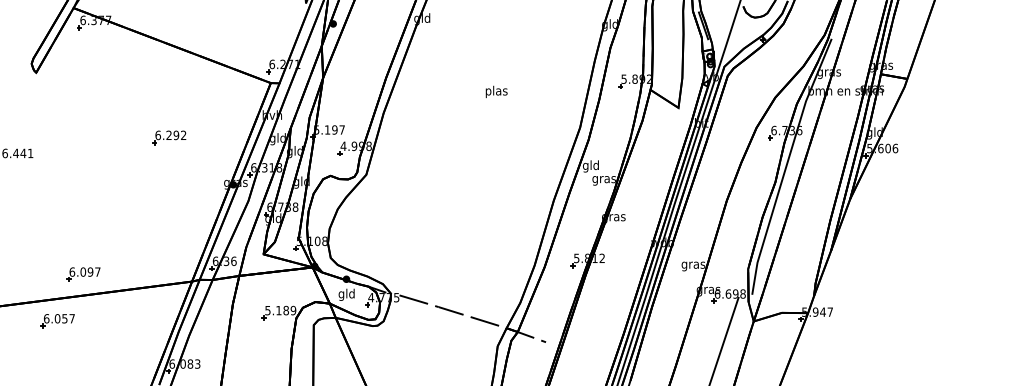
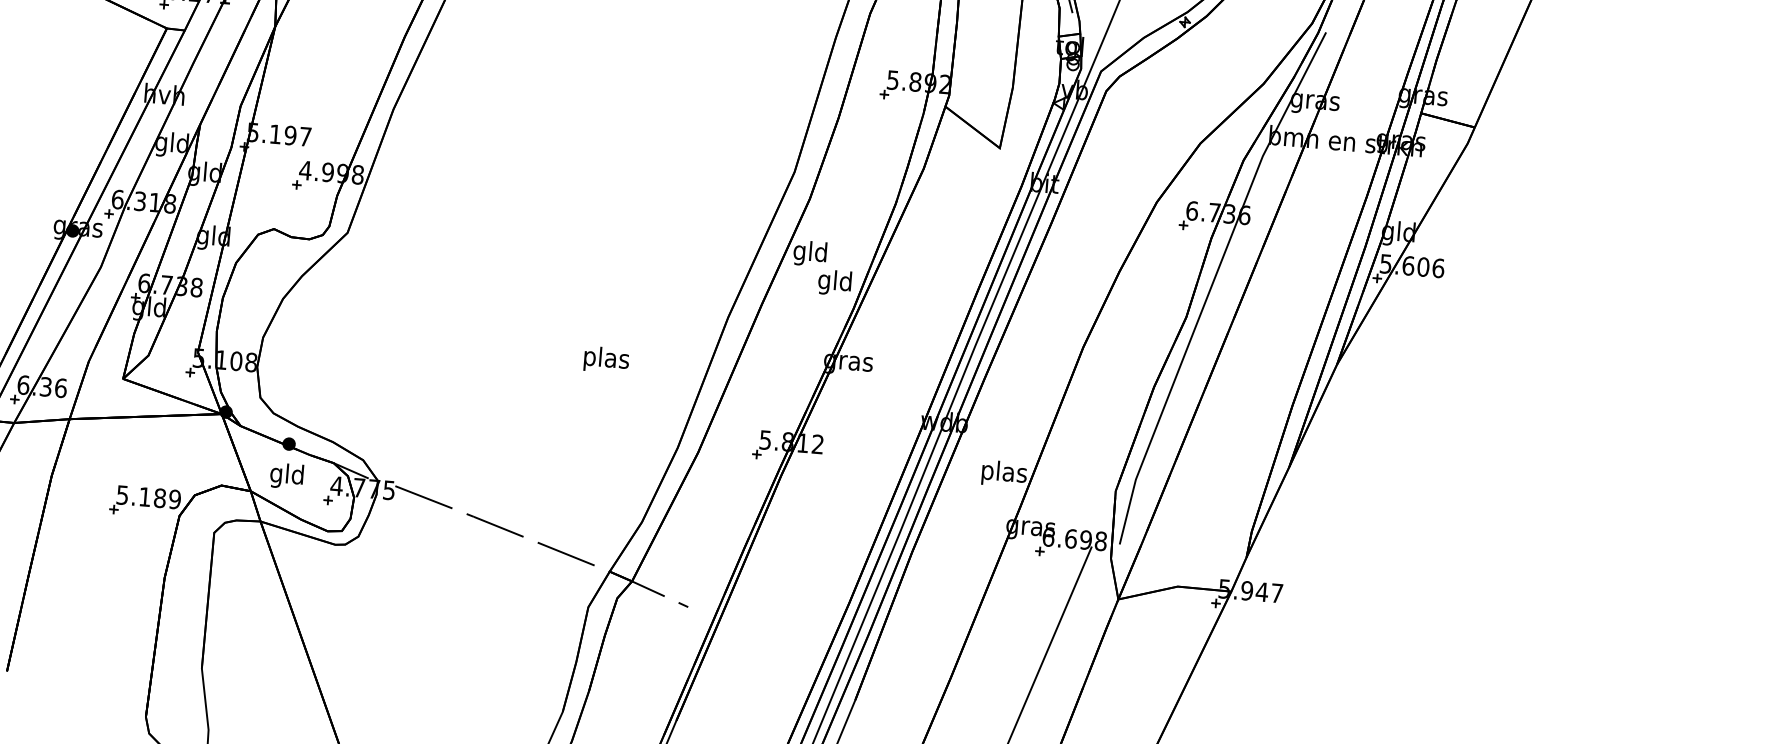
text: (496, 91) -> (606, 358), moved
text: (603, 179) -> (833, 282), gras -> gld
text: (693, 265) -> (1004, 474), gras -> plas

